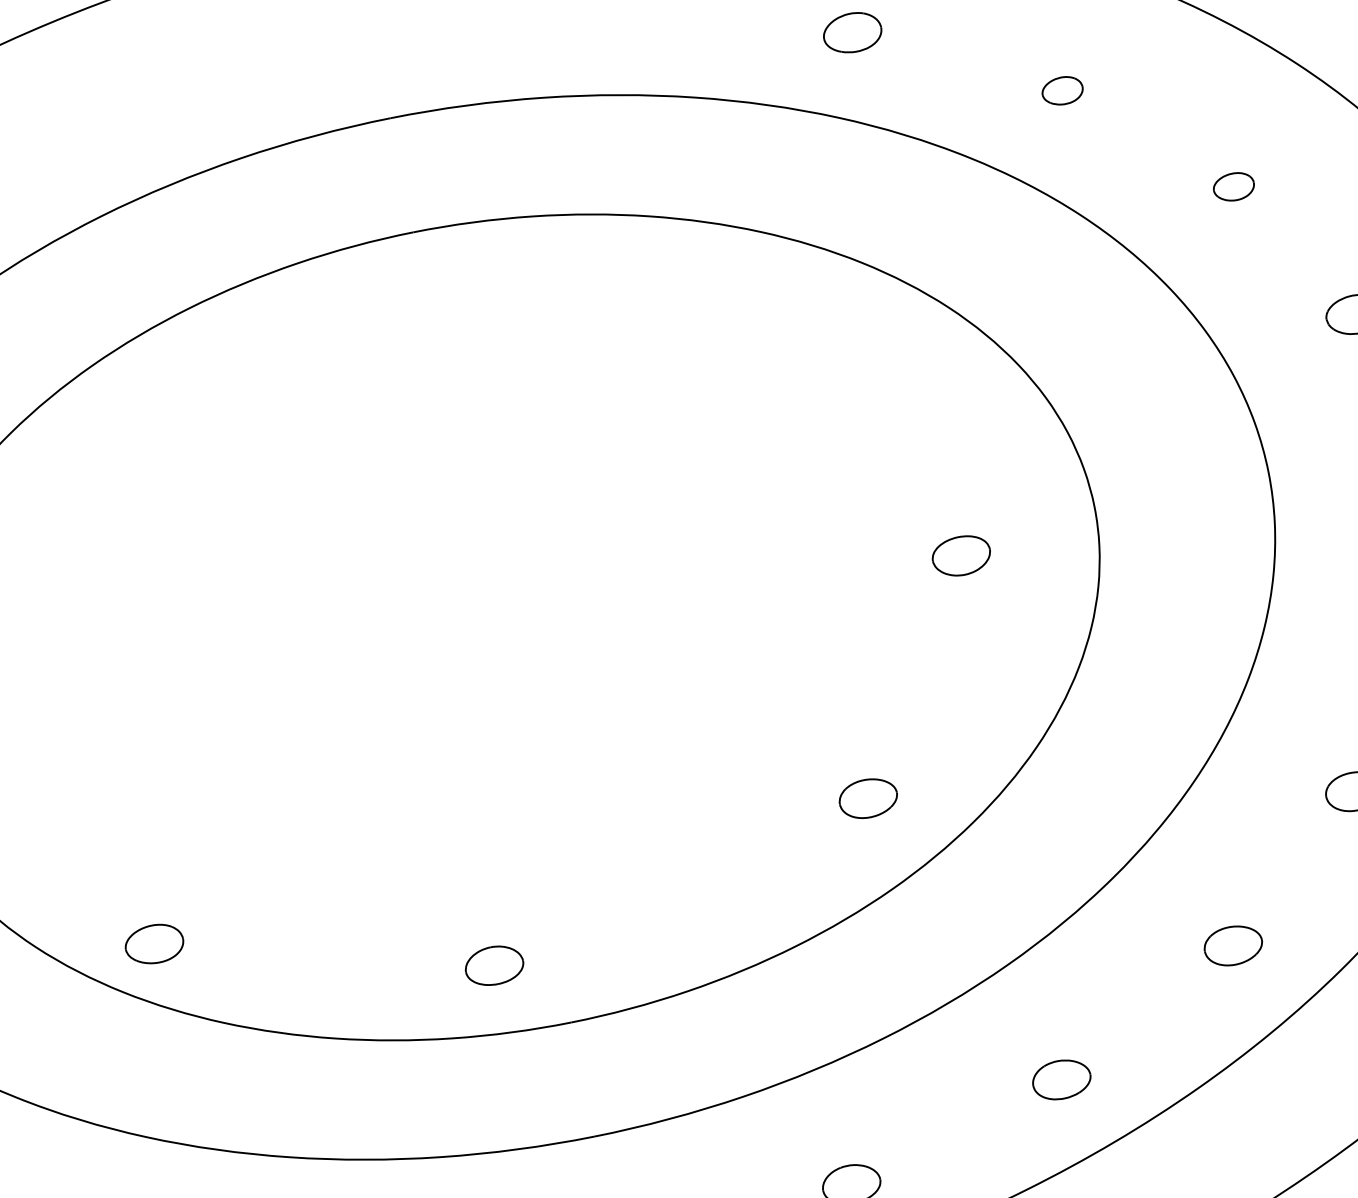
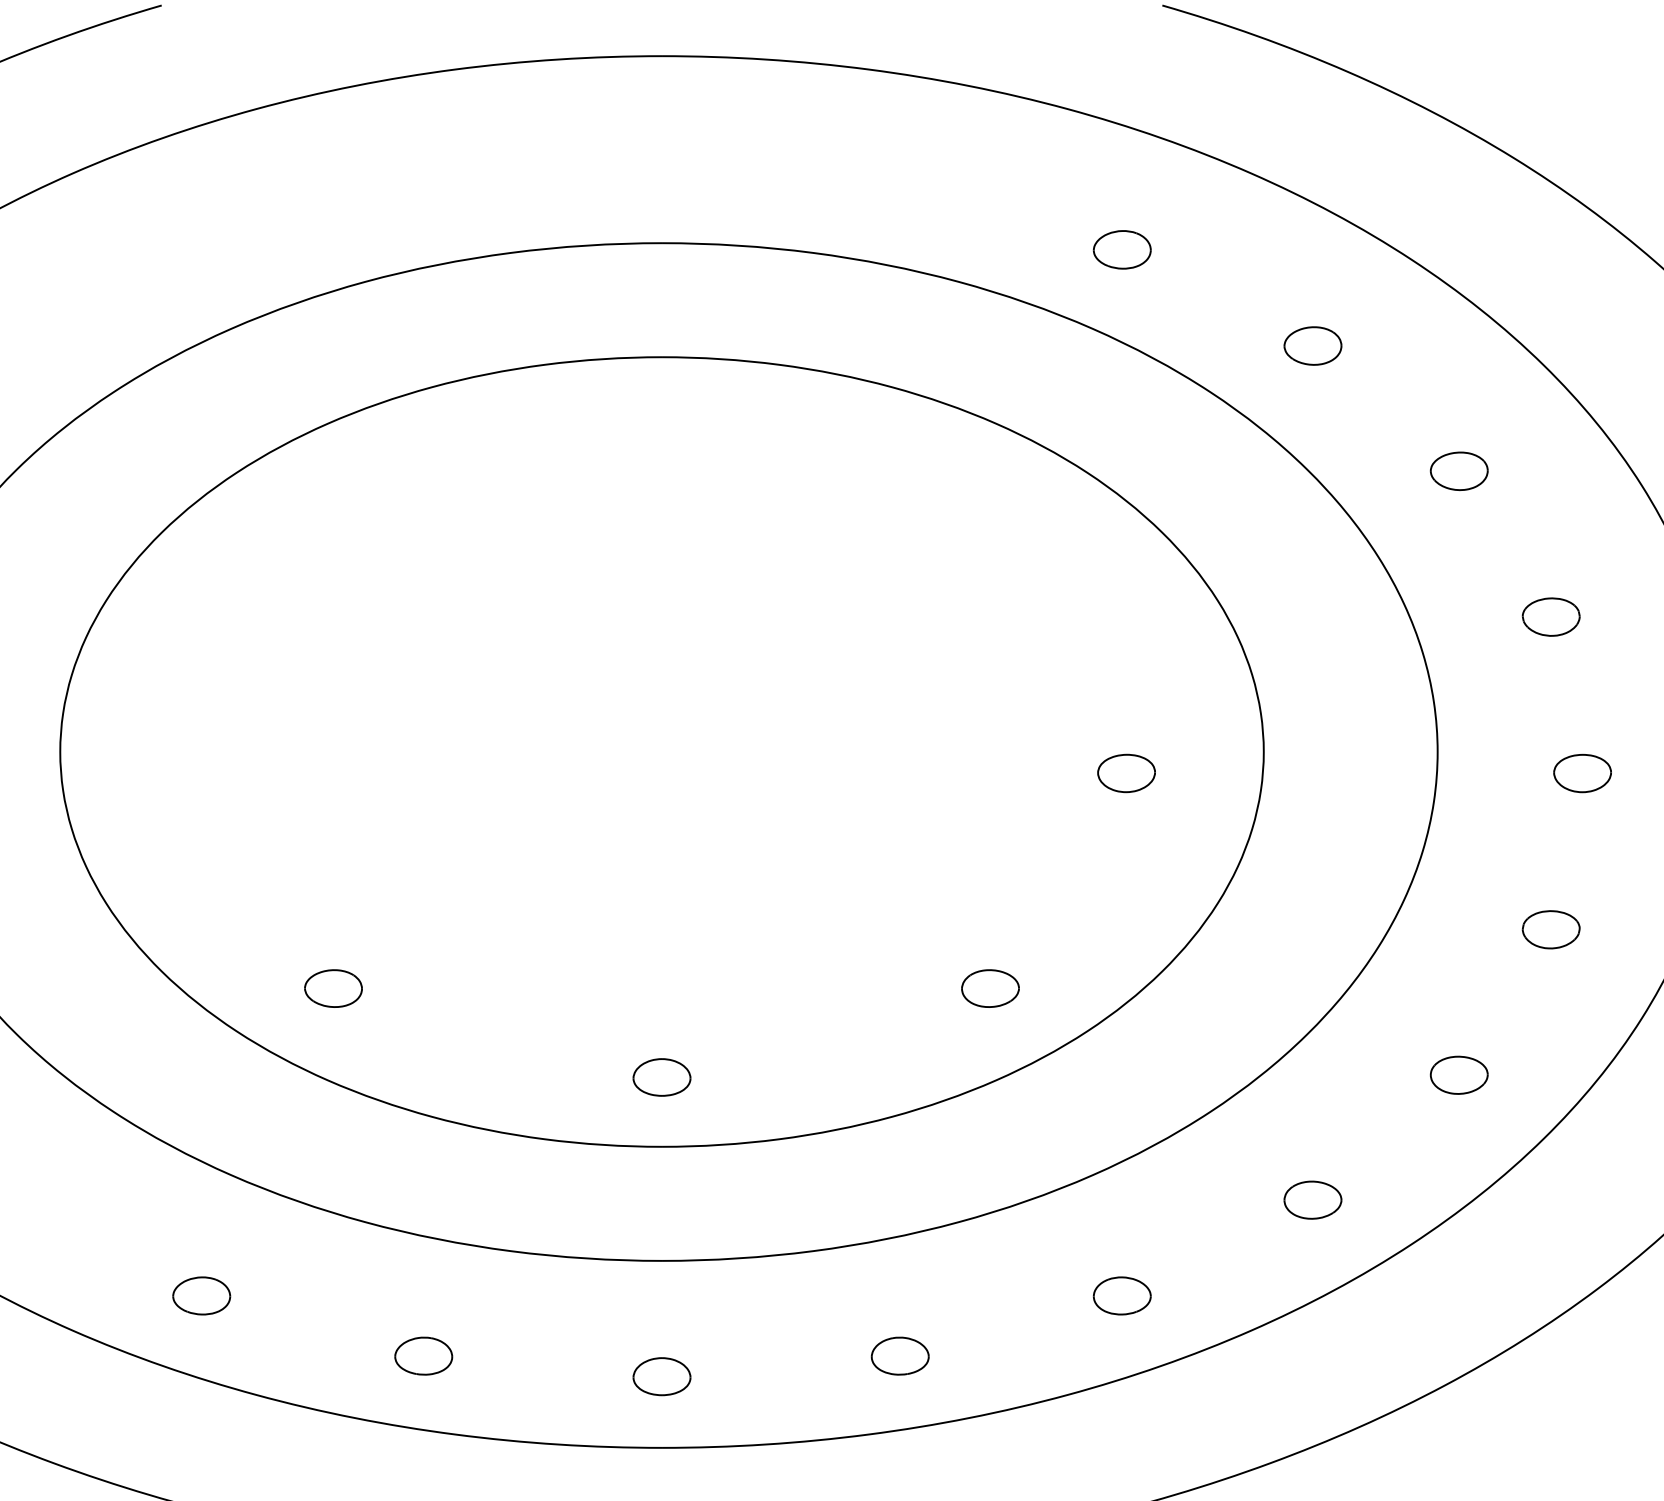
part: (1062, 90) -> (1312, 345), size x1.43
part: (1233, 186) -> (1458, 470), size x1.43
part: (154, 944) -> (333, 988), moved
part: (493, 965) -> (661, 1077), moved

